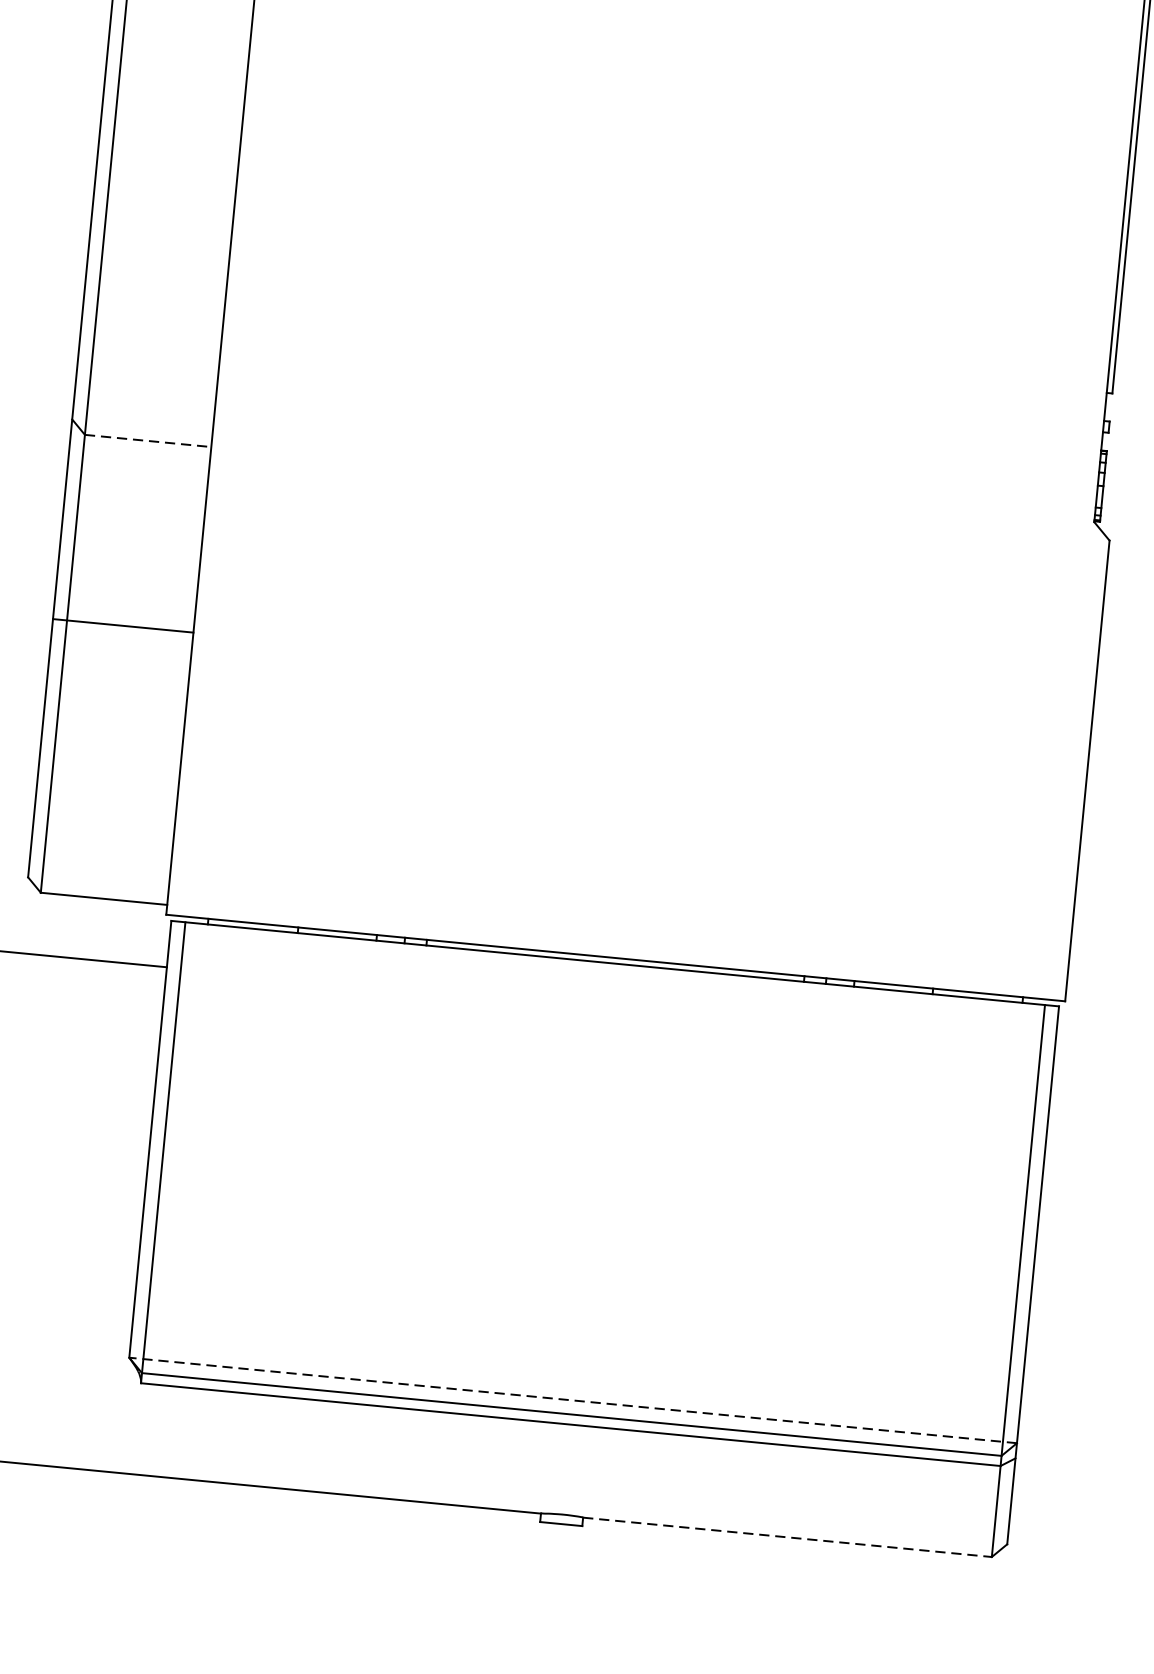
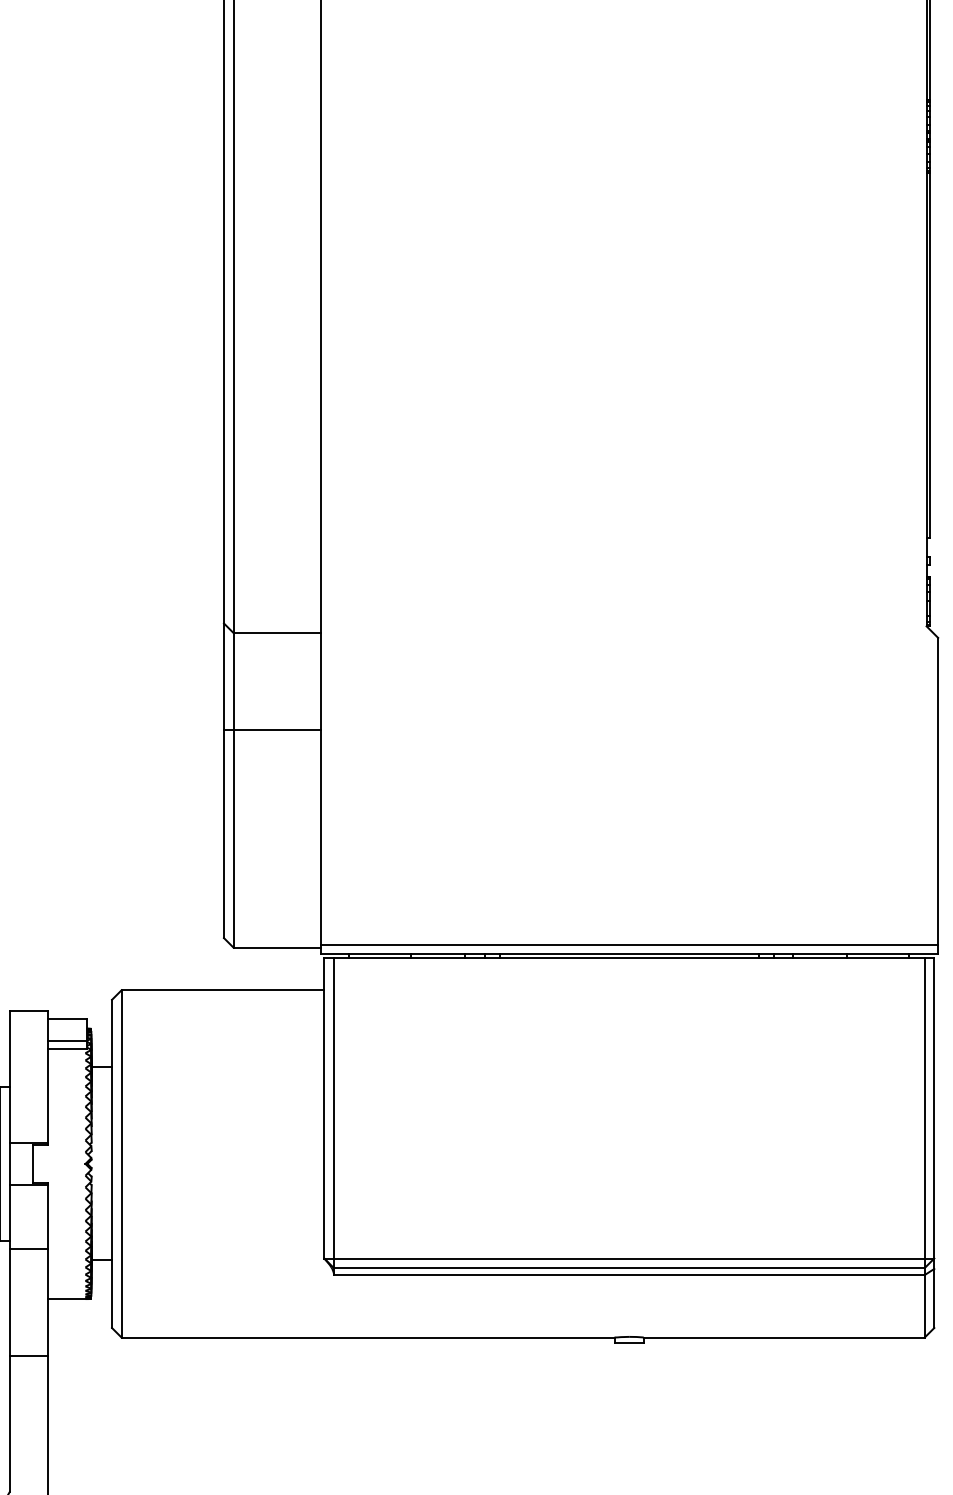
line: (148, 441) -> (277, 633), dashed -> solid
line: (122, 625) -> (271, 729), moved
line: (617, 943) -> (629, 944), added
line: (573, 1400) -> (629, 1258), dashed -> solid
line: (787, 1537) -> (784, 1337), dashed -> solid

